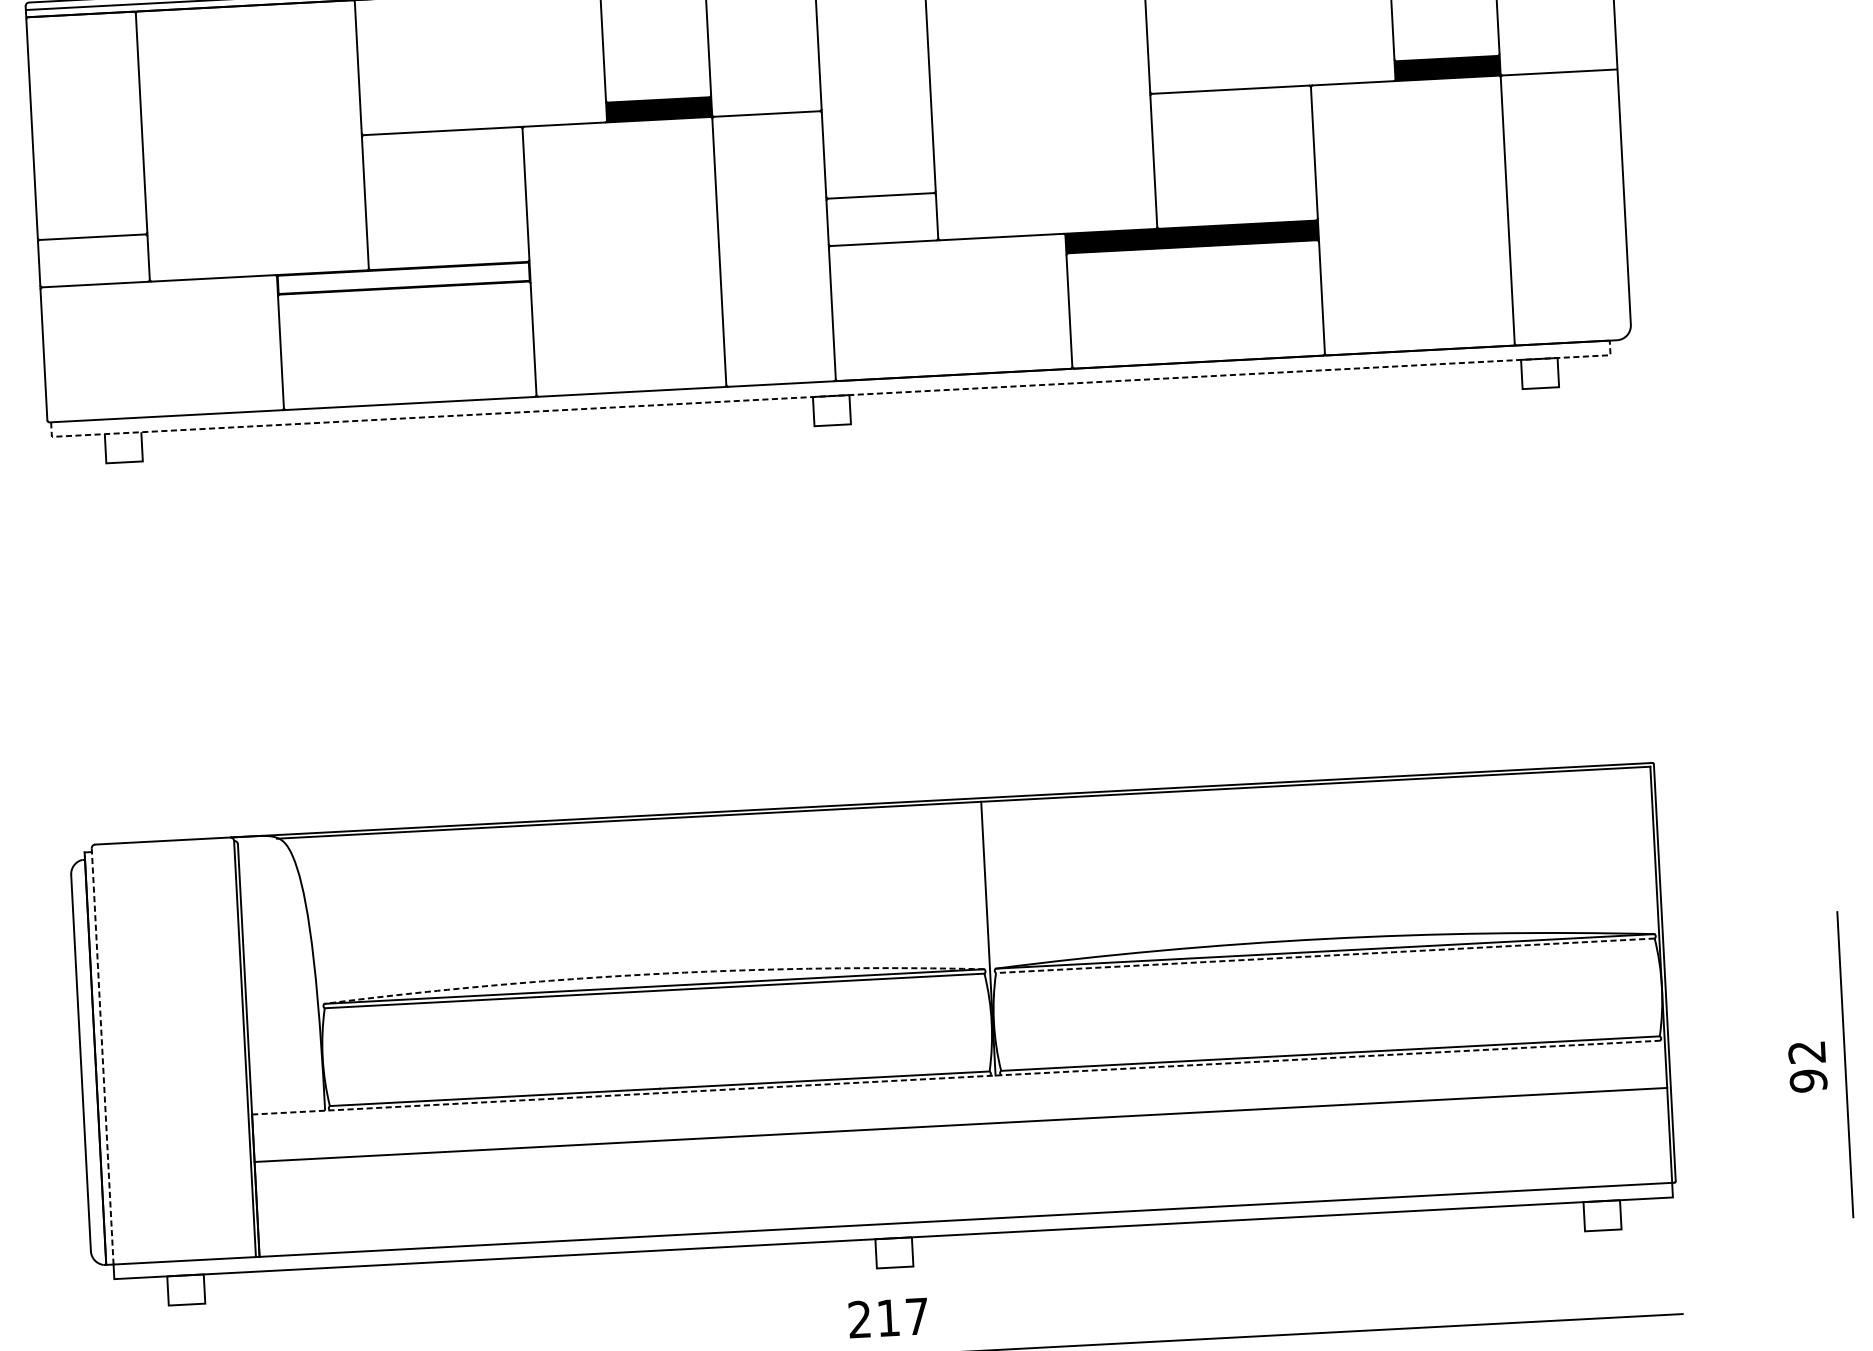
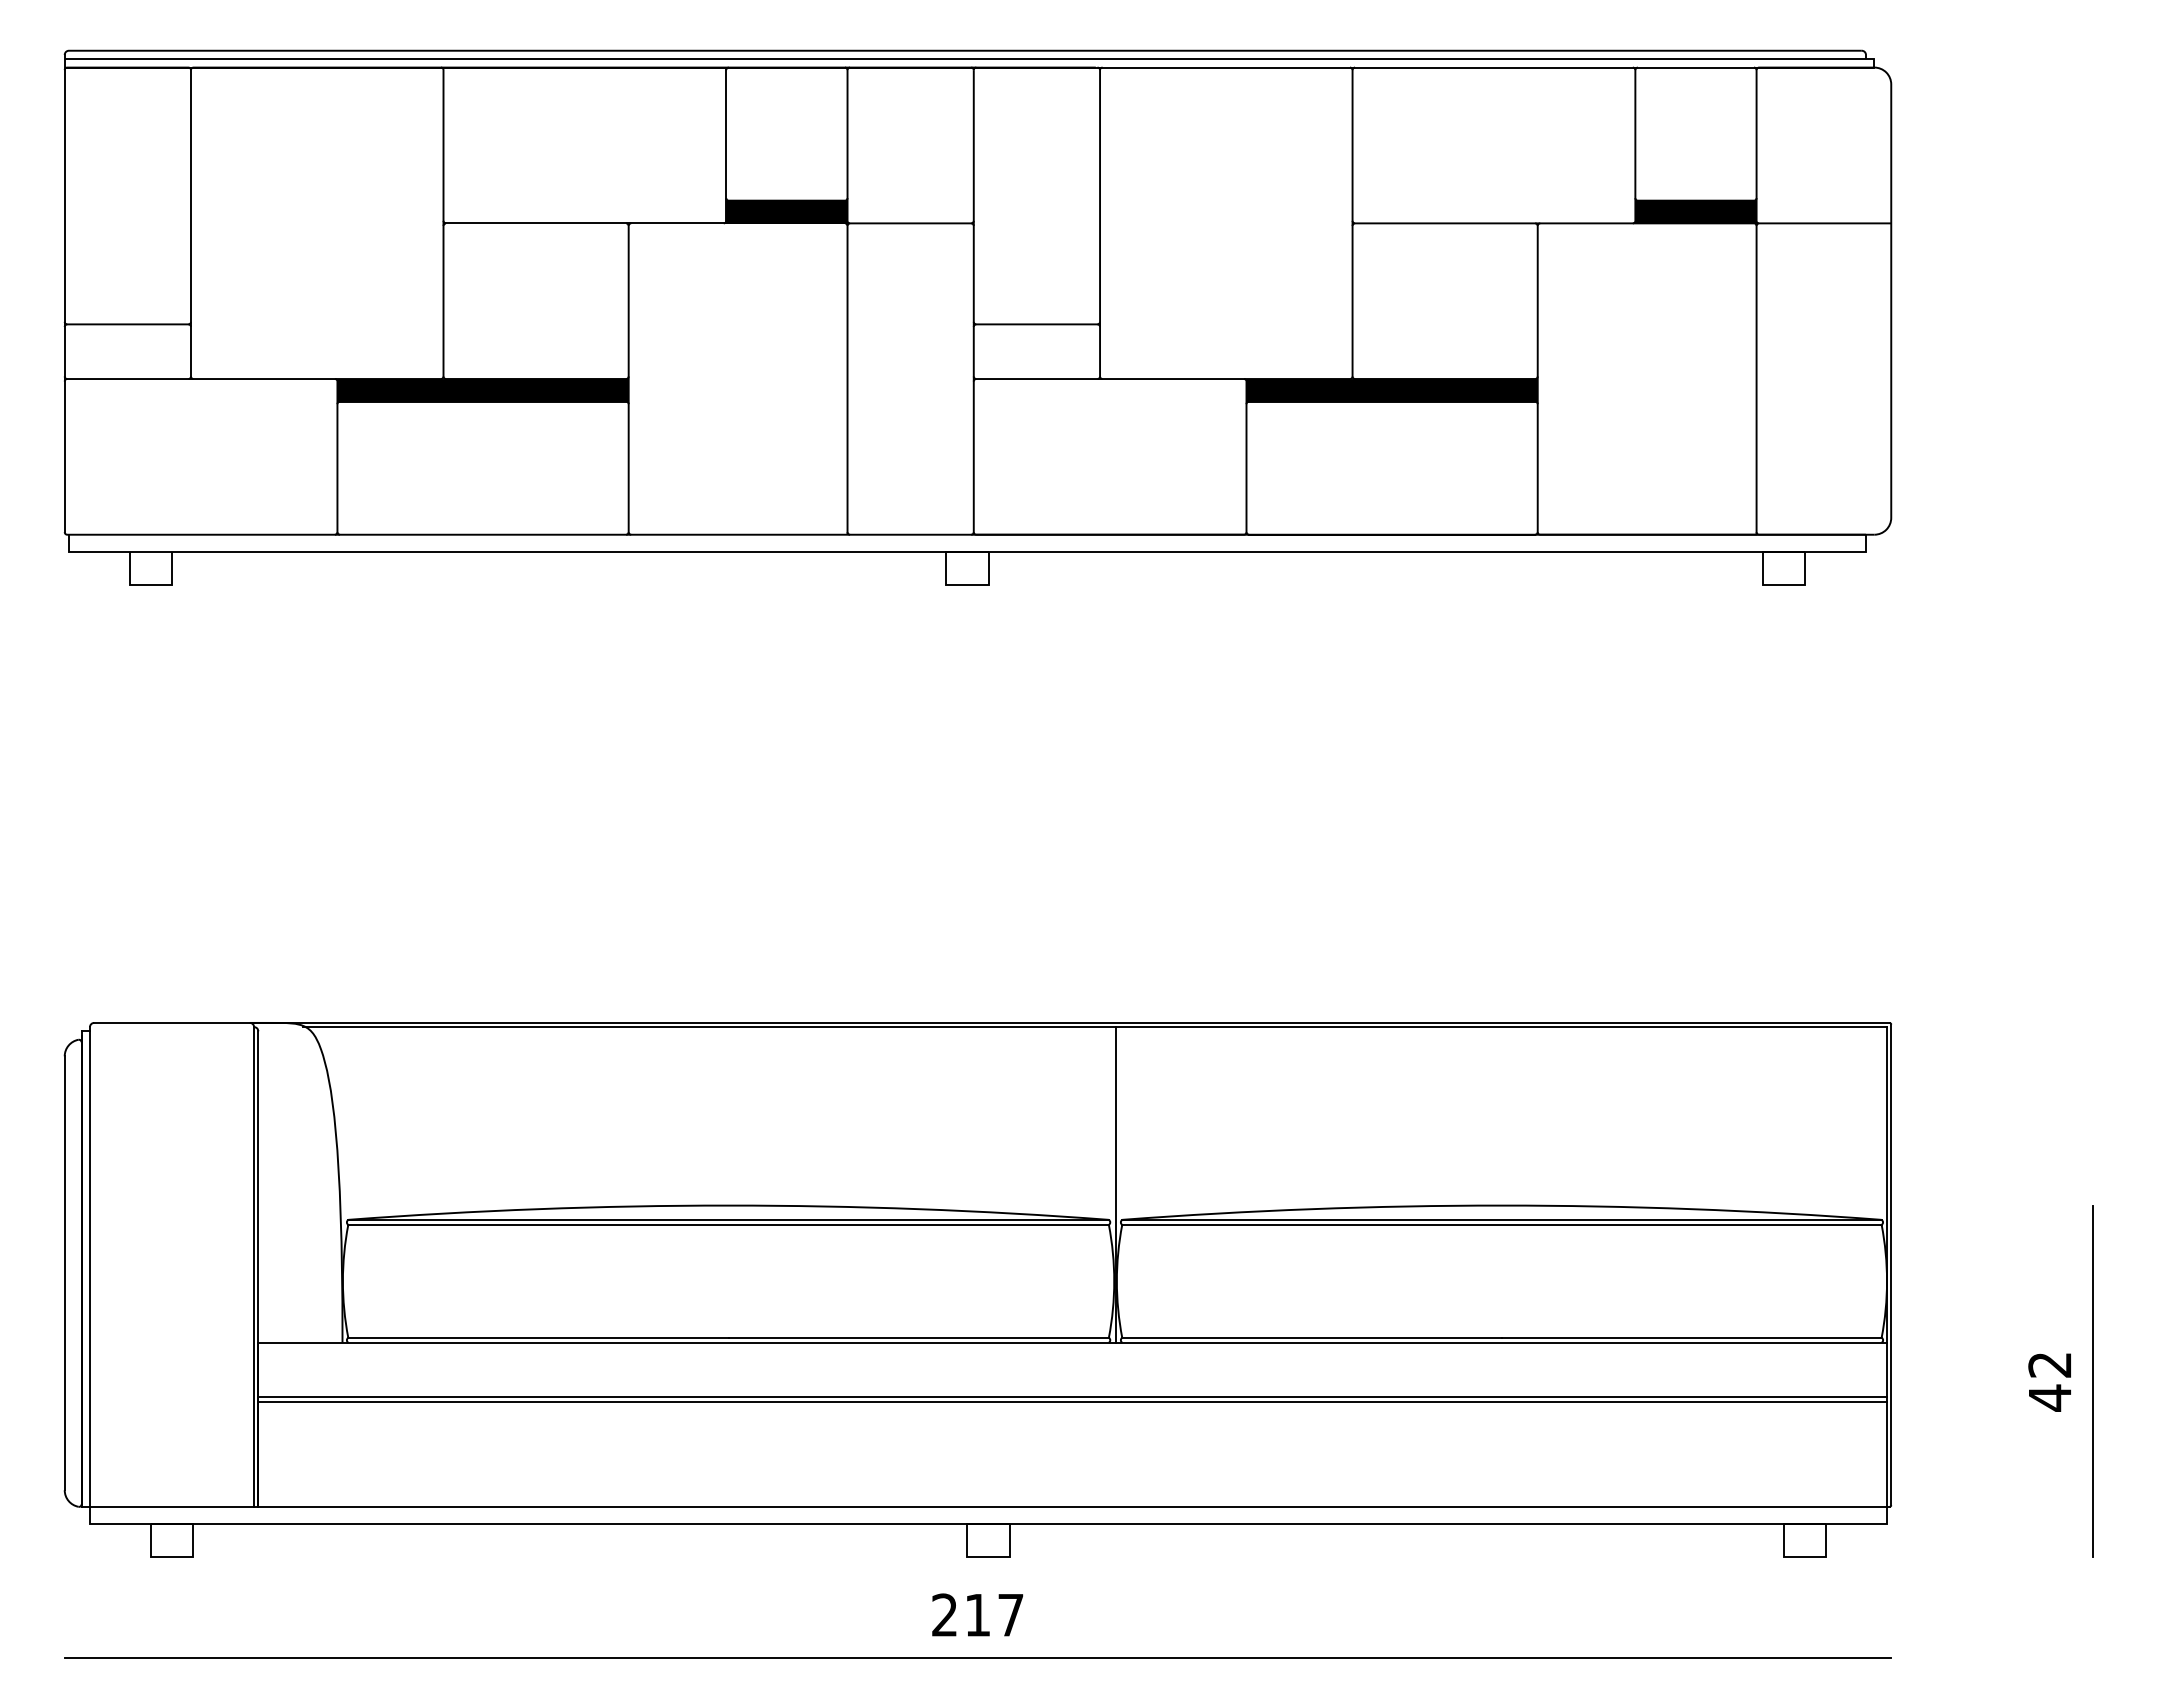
fill: (403, 277) -> (482, 389), added
line: (831, 396) -> (967, 551), dashed -> solid
line: (1325, 955) -> (1502, 1224), dashed -> solid
arc: (653, 974) -> (728, 1205), dashed -> solid
line: (102, 1056) -> (89, 1267), dashed -> solid
line: (959, 1077) -> (1073, 1342), dashed -> solid
text: (1808, 1080) -> (2049, 1397), 92 -> 42
line: (960, 1128) -> (1072, 1401), added

